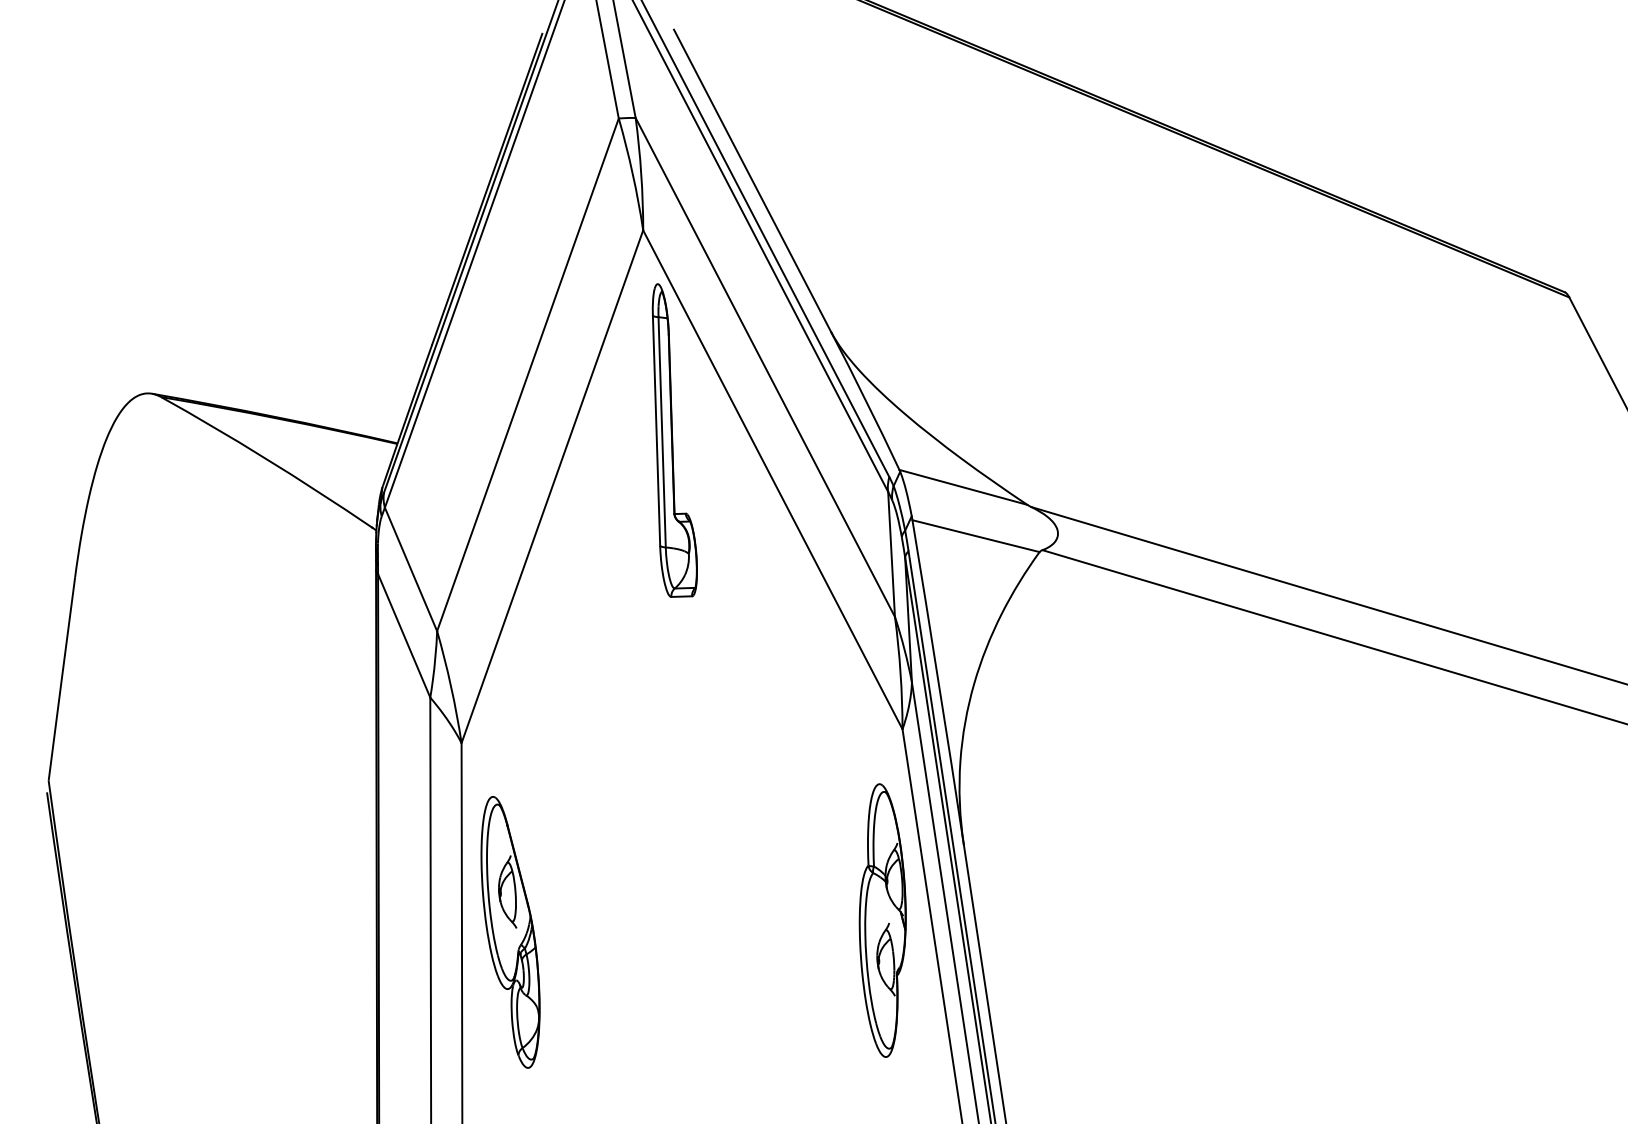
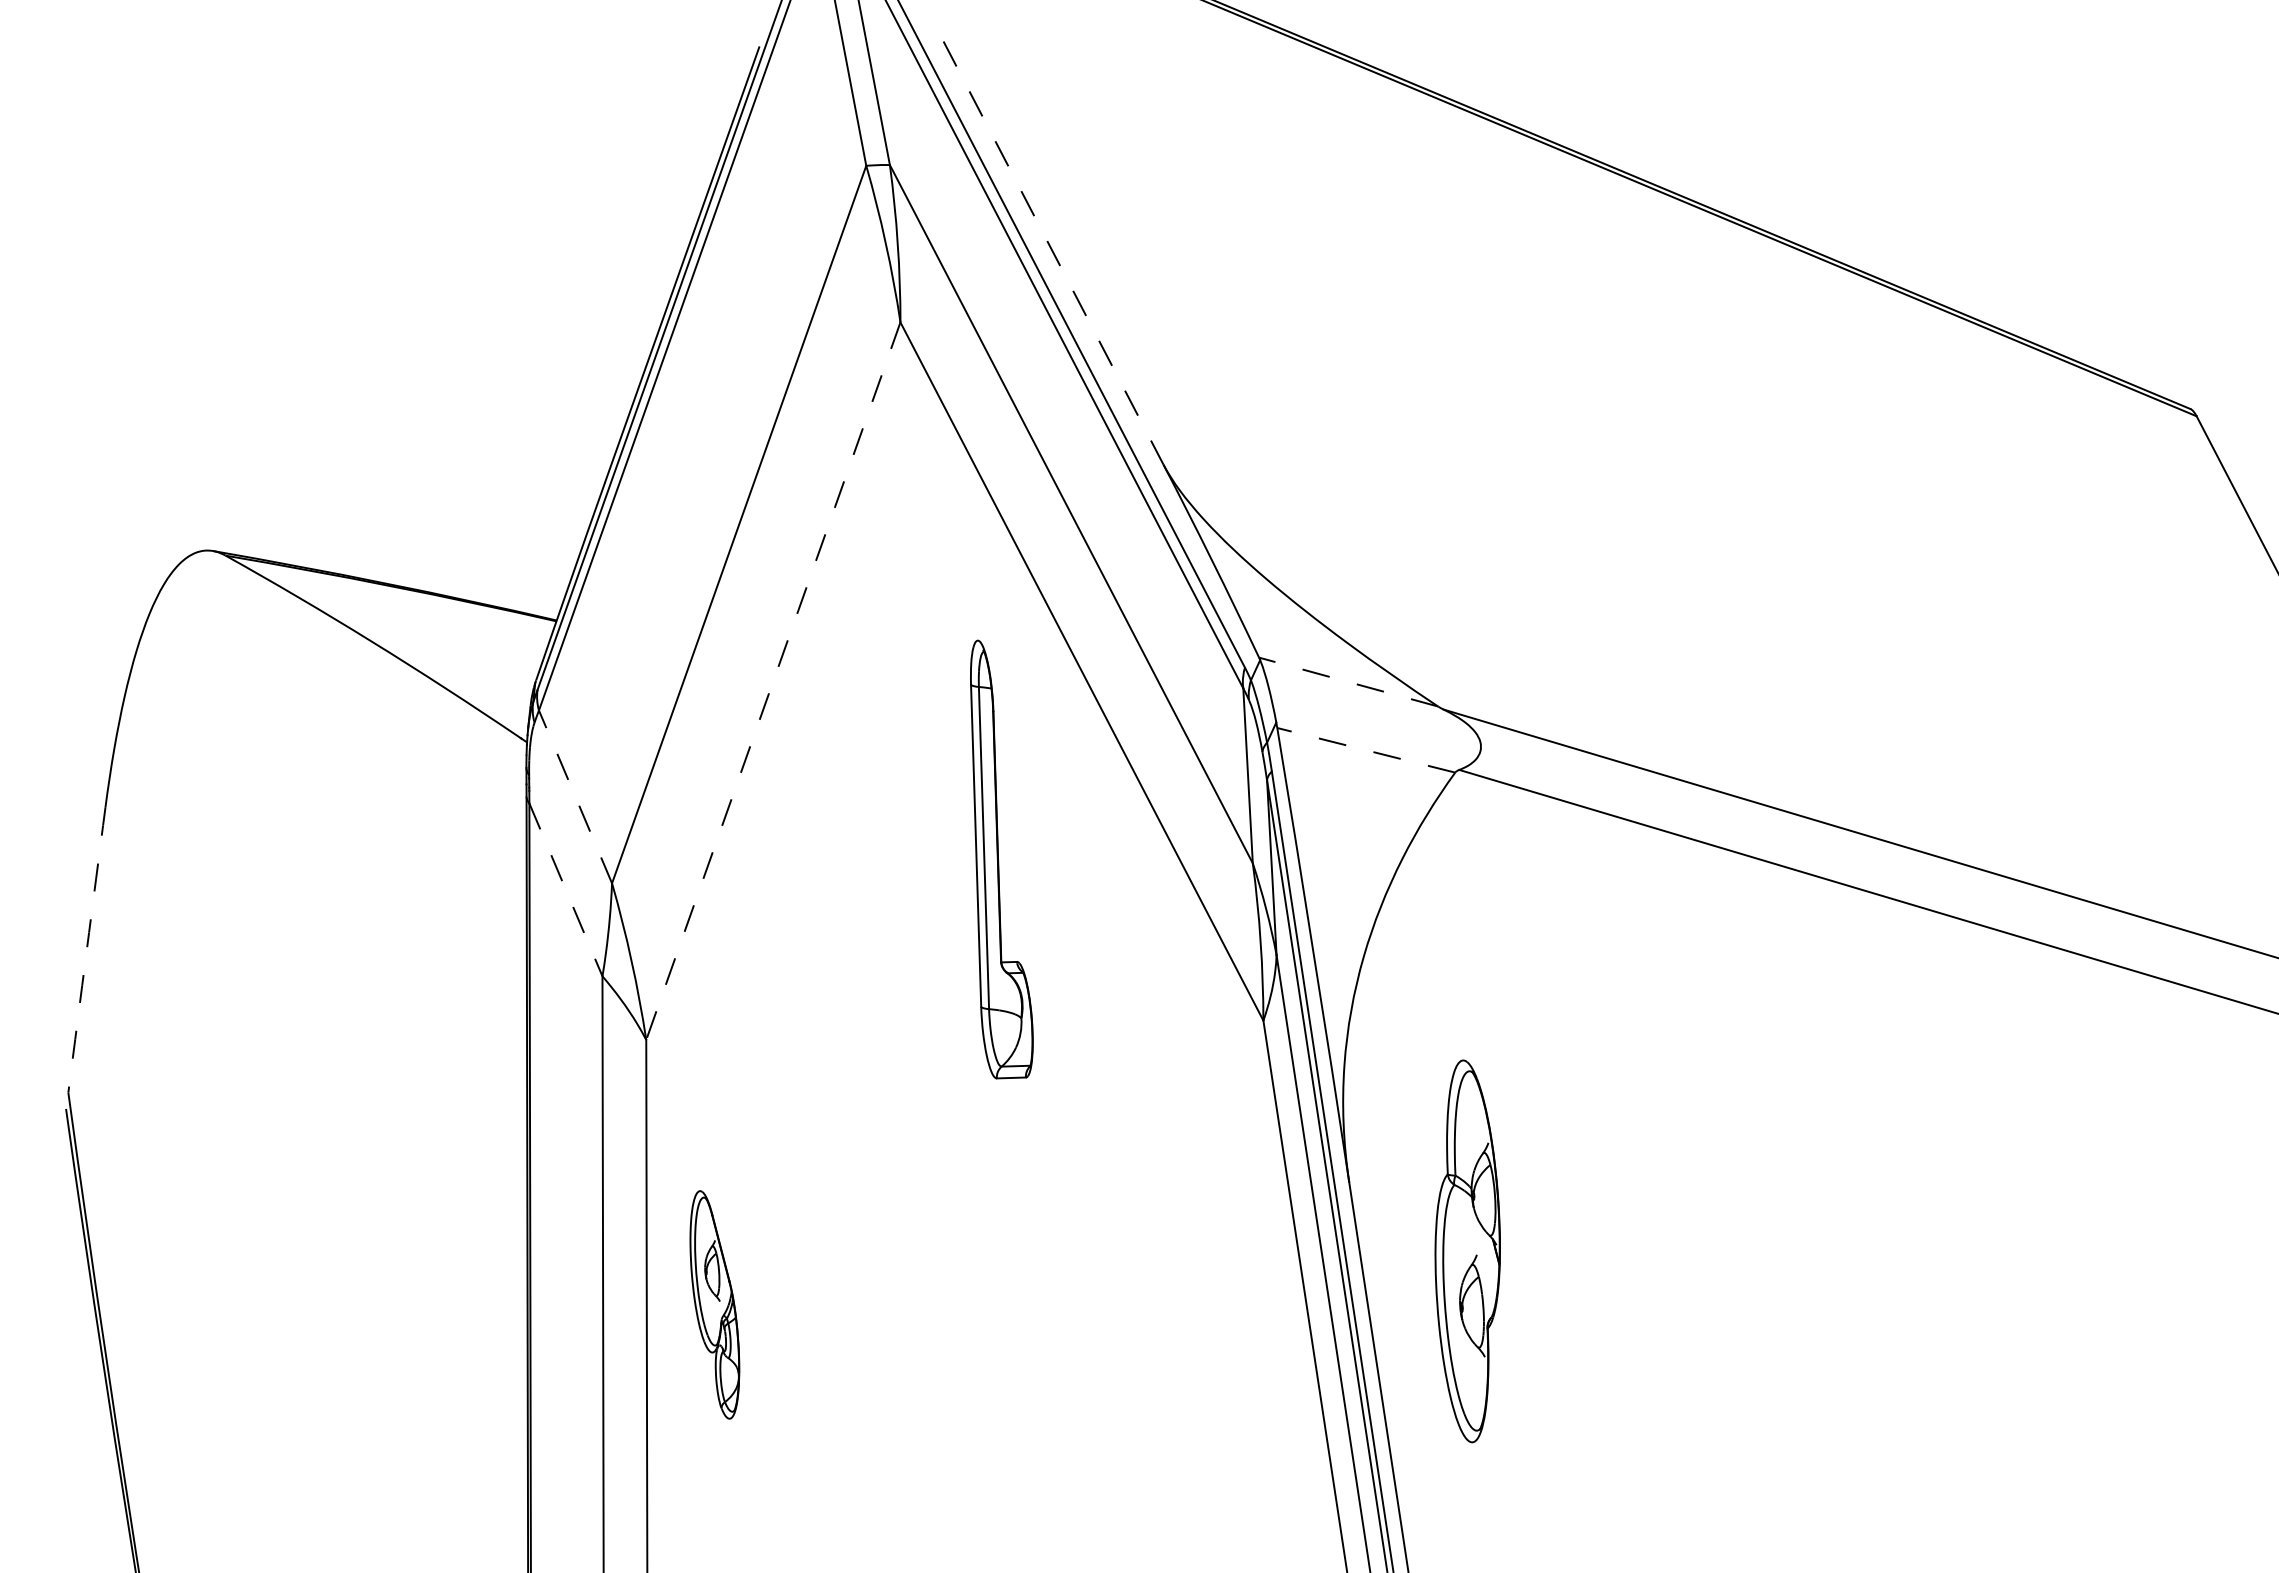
line: (752, 181) -> (1053, 253), solid -> dashed
part: (674, 440) -> (1001, 859), moved
line: (552, 486) -> (773, 681), solid -> dashed
line: (963, 487) -> (1348, 682), solid -> dashed
line: (976, 536) -> (1366, 750), solid -> dashed
line: (411, 569) -> (575, 796), solid -> dashed
line: (403, 635) -> (565, 889), solid -> dashed
arc: (61, 679) -> (86, 950), solid -> dashed
part: (882, 920) -> (1467, 1251), moved
part: (510, 932) -> (714, 1304), size x0.6

